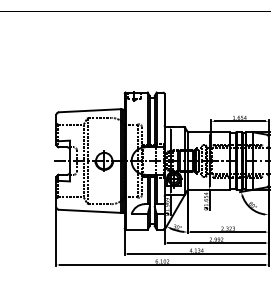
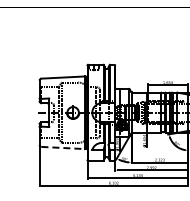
line: (90, 212) -> (63, 148), solid -> dashed

